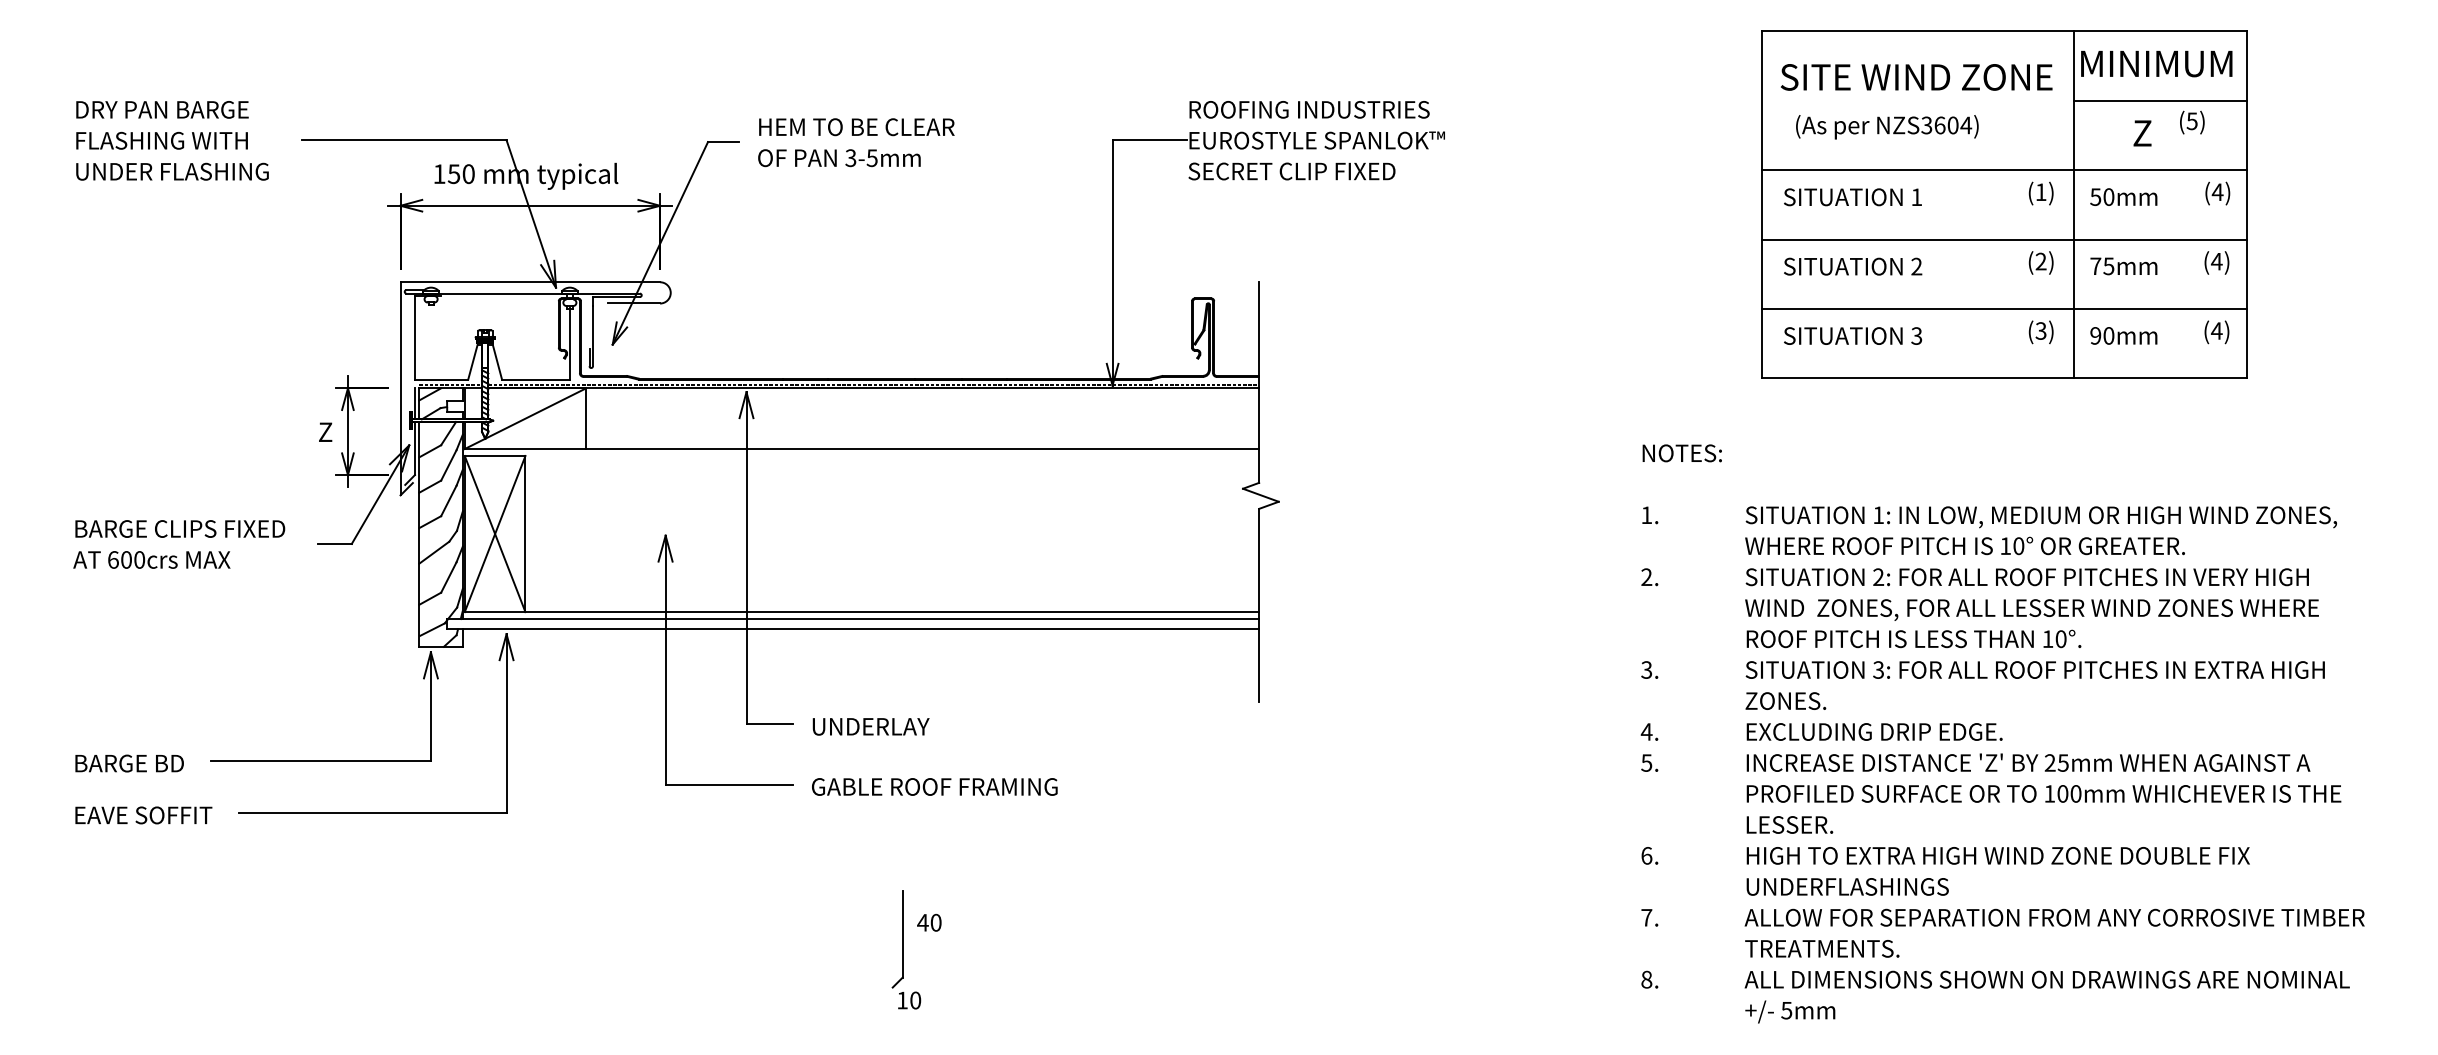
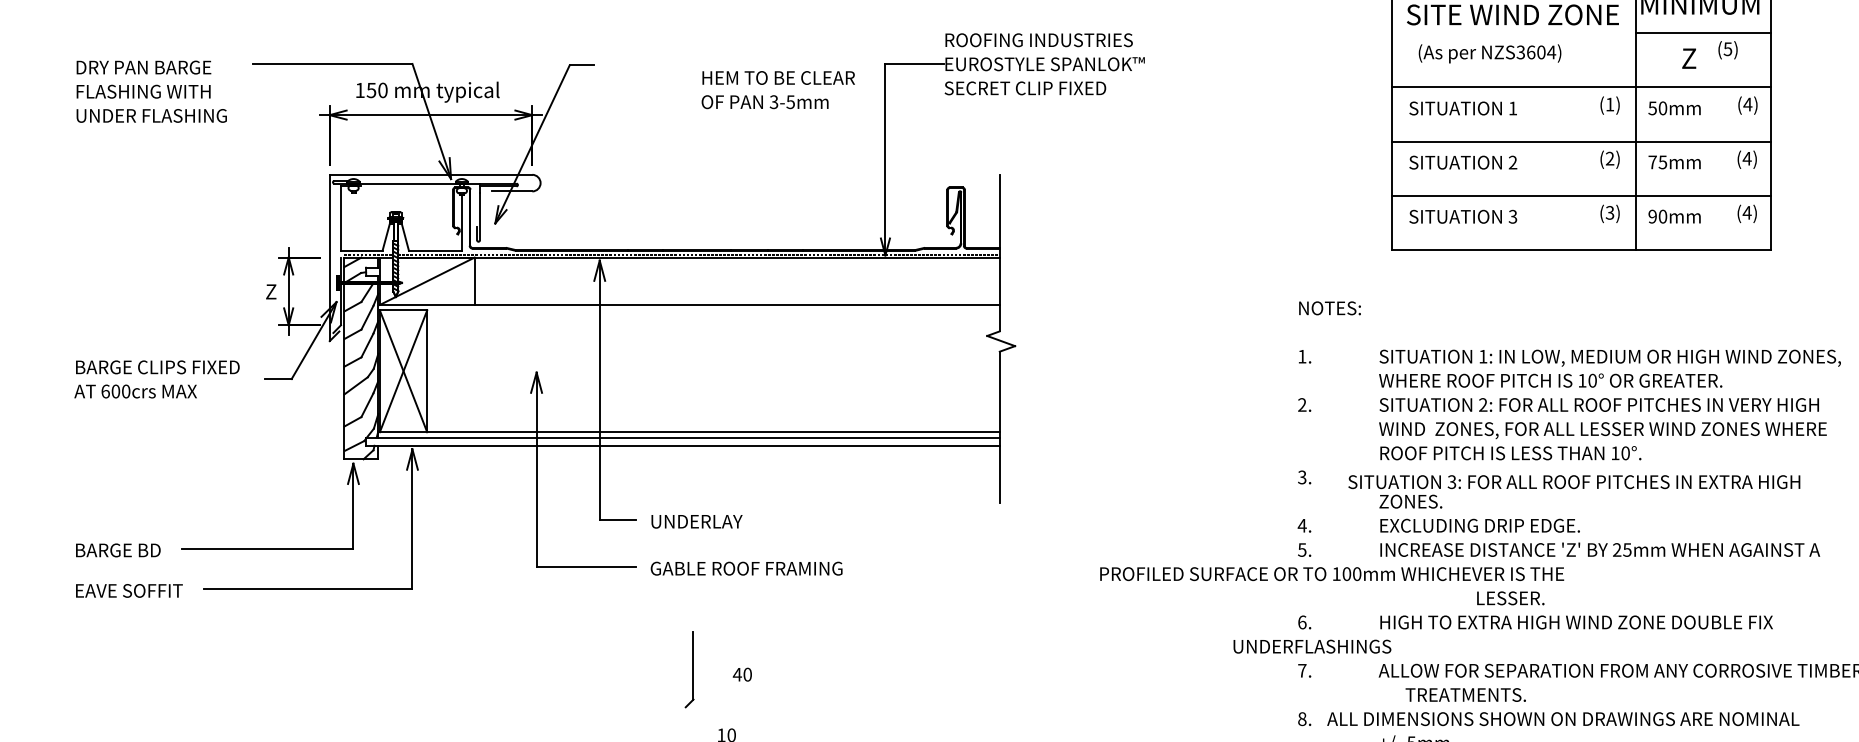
text: (172, 140) -> (151, 91), moved
text: (856, 142) -> (778, 89), moved
text: (2034, 669) -> (1573, 481), moved
text: (2043, 793) -> (1331, 573), moved
text: (1789, 824) -> (1510, 597), moved
text: (1847, 886) -> (1312, 646), moved
part: (897, 939) -> (689, 669), moved
text: (1822, 948) -> (1465, 694), moved
text: (2046, 979) -> (1562, 718), moved

